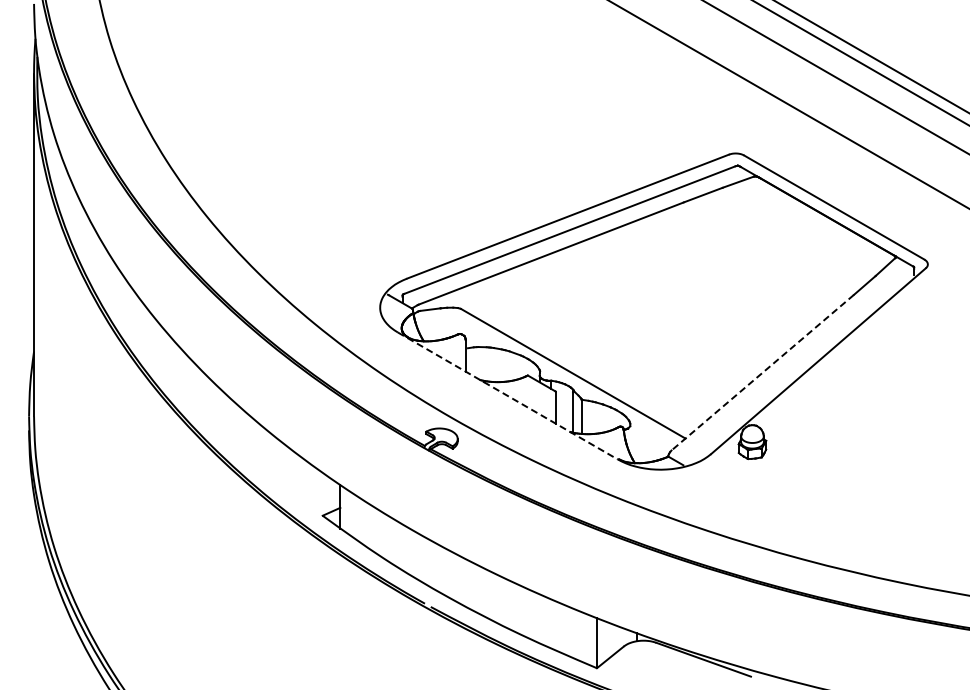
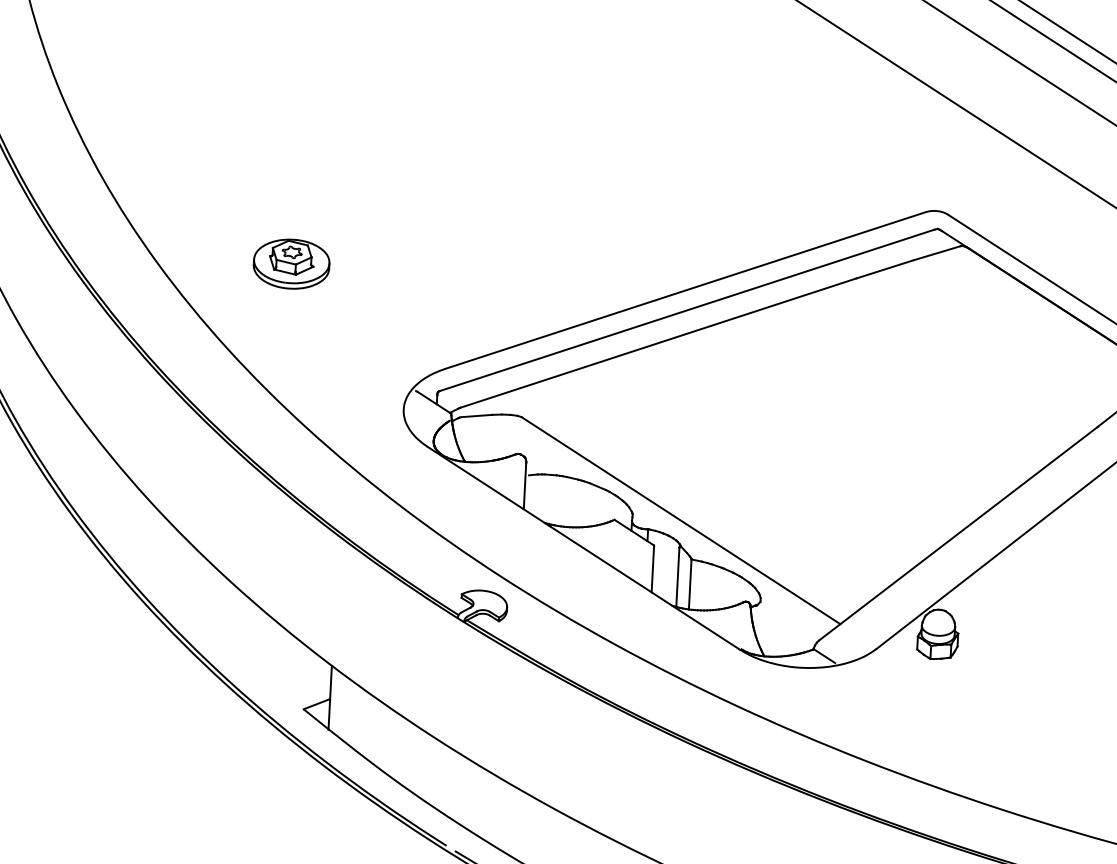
part: (298, 212) -> (291, 263), added
line: (762, 372) -> (958, 533), dashed -> solid
line: (507, 395) -> (583, 547), dashed -> solid

